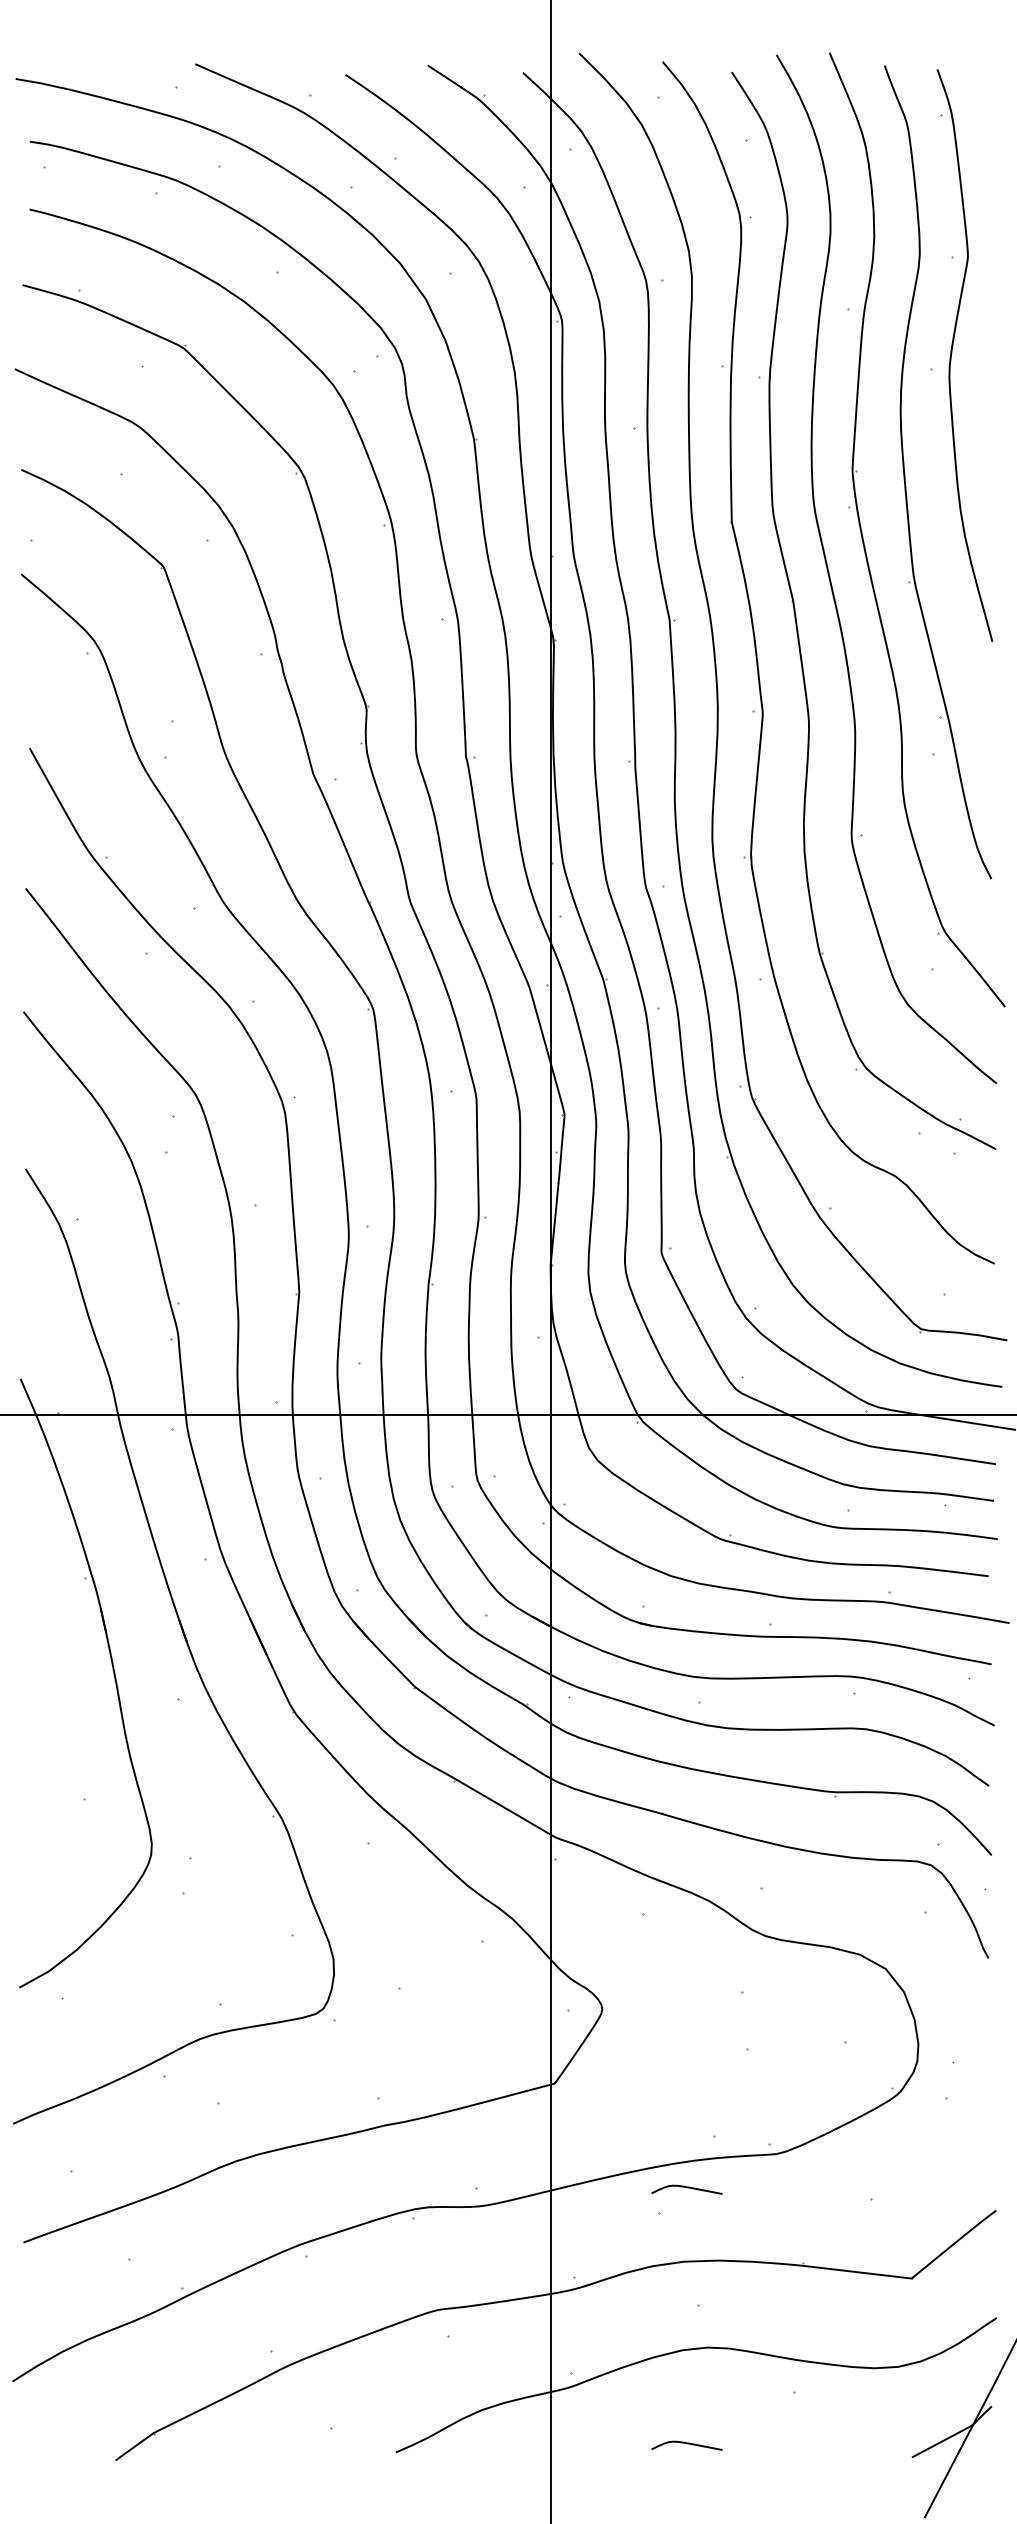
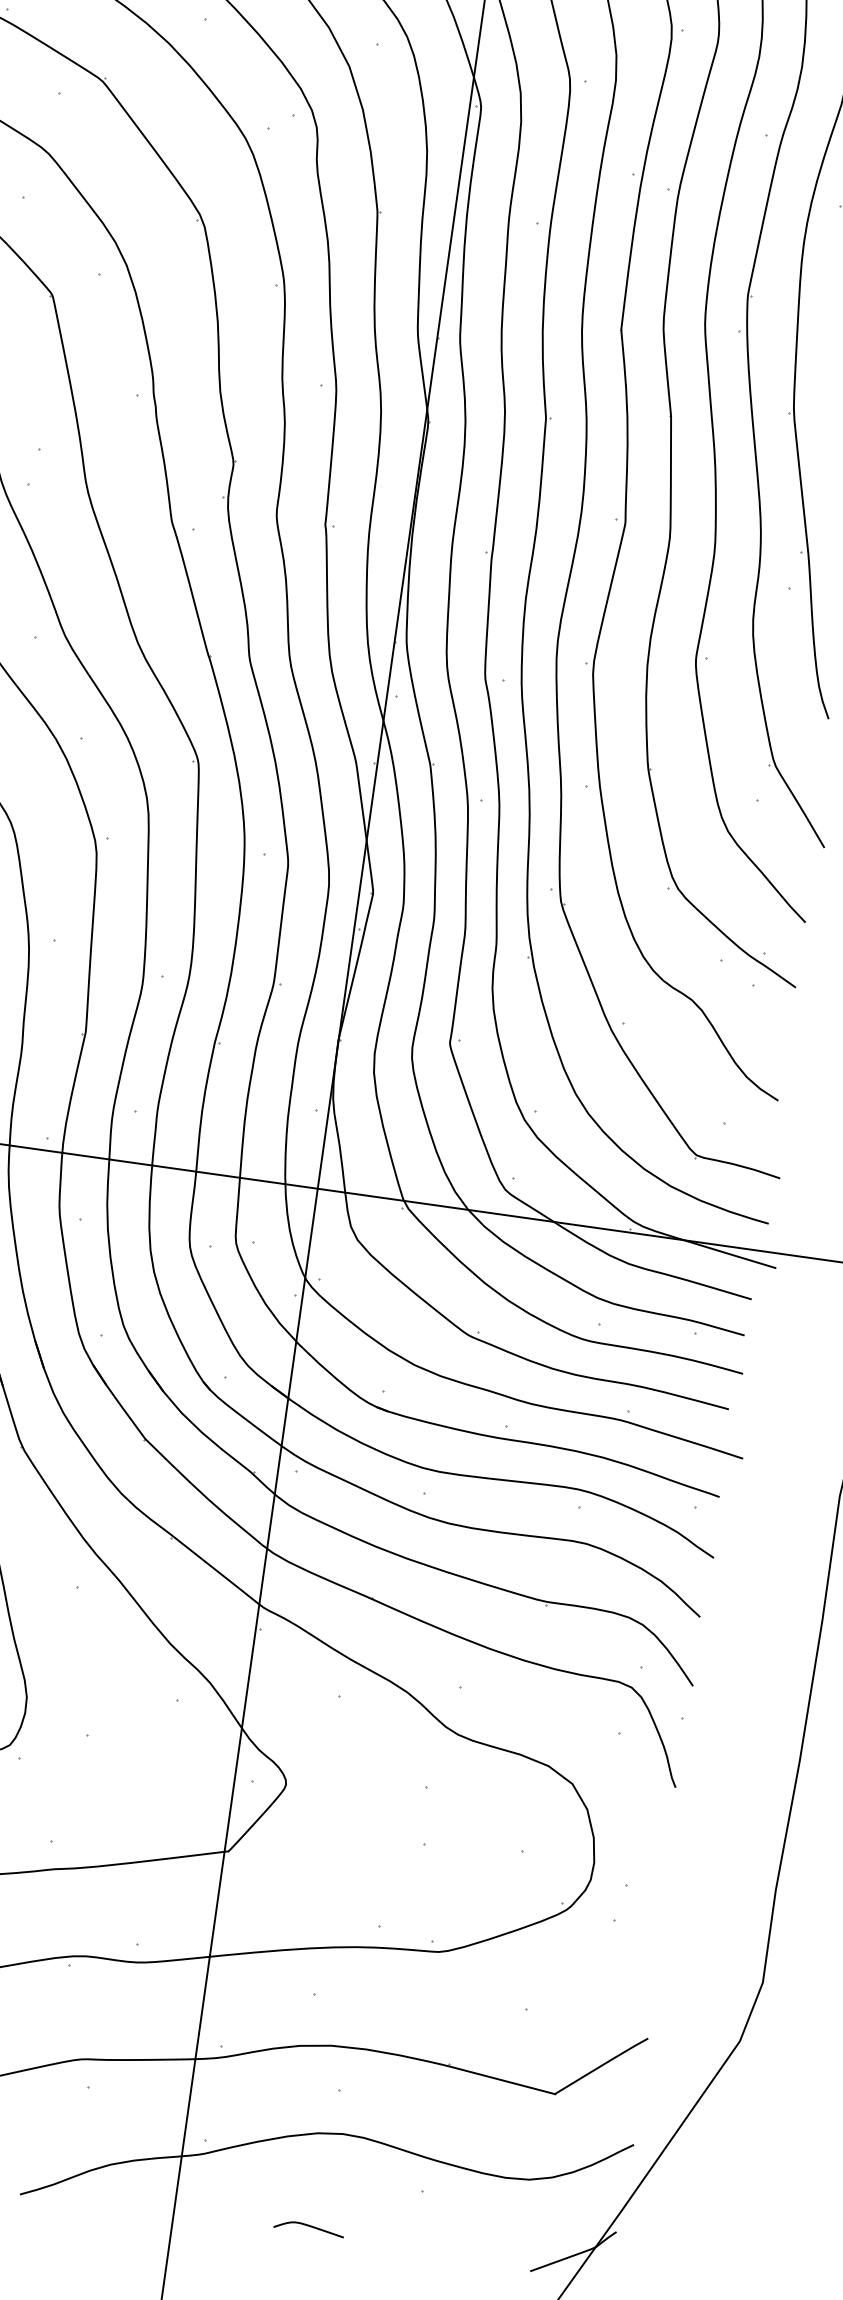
curve: (687, 2188) -> (345, 1973), removed

